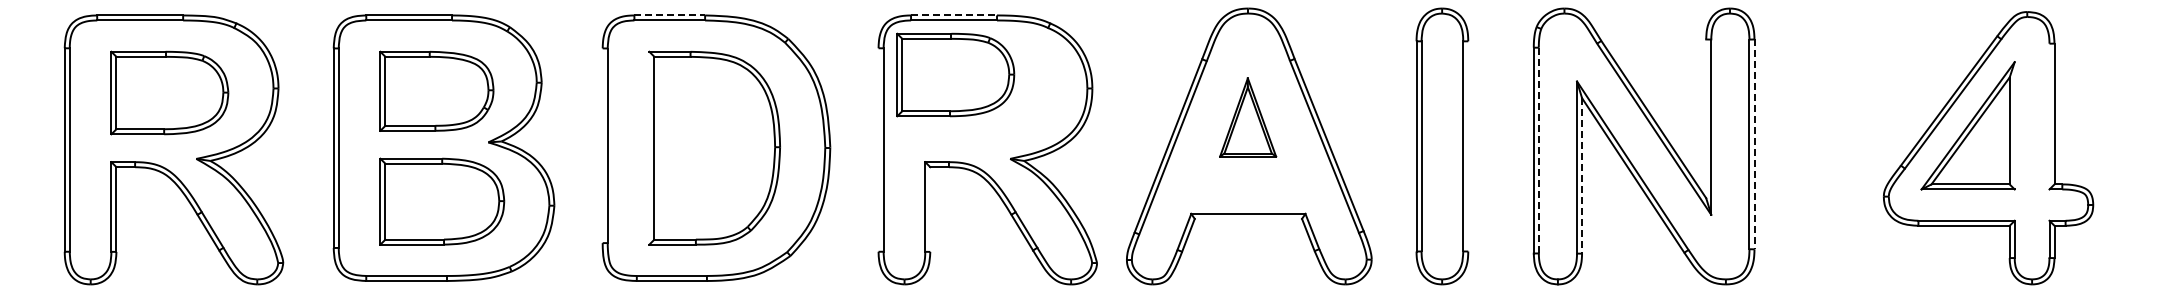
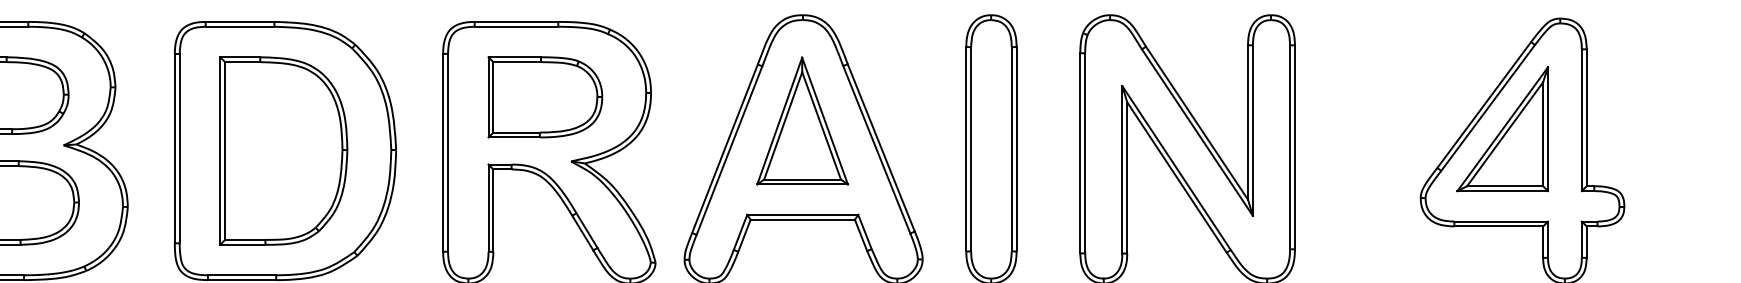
line: (670, 15) -> (240, 21), dashed -> solid
line: (954, 15) -> (516, 21), dashed -> solid
part: (955, 74) -> (545, 96), moved
line: (2049, 116) -> (1581, 120), added
part: (1247, 117) -> (801, 121), size x1.67
line: (1706, 118) -> (1248, 122), added
line: (2014, 125) -> (1547, 128), added
line: (1754, 144) -> (1294, 147), dashed -> solid
line: (602, 145) -> (174, 148), added
line: (1468, 146) -> (1016, 149), added
line: (649, 147) -> (220, 150), added
line: (878, 149) -> (443, 152), added
line: (1538, 150) -> (1084, 153), dashed -> solid
line: (1582, 175) -> (1127, 177), dashed -> solid
line: (930, 209) -> (493, 210), added
line: (1248, 218) -> (802, 219), added

